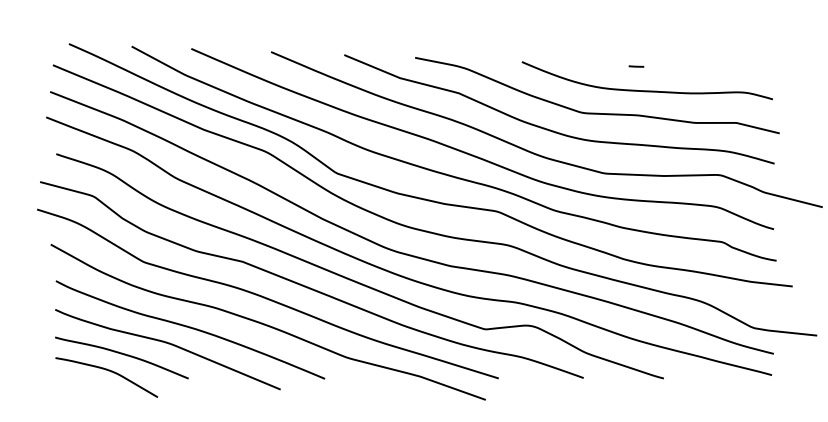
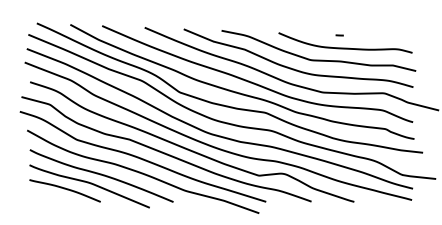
curve: (107, 372) -> (57, 198), removed

